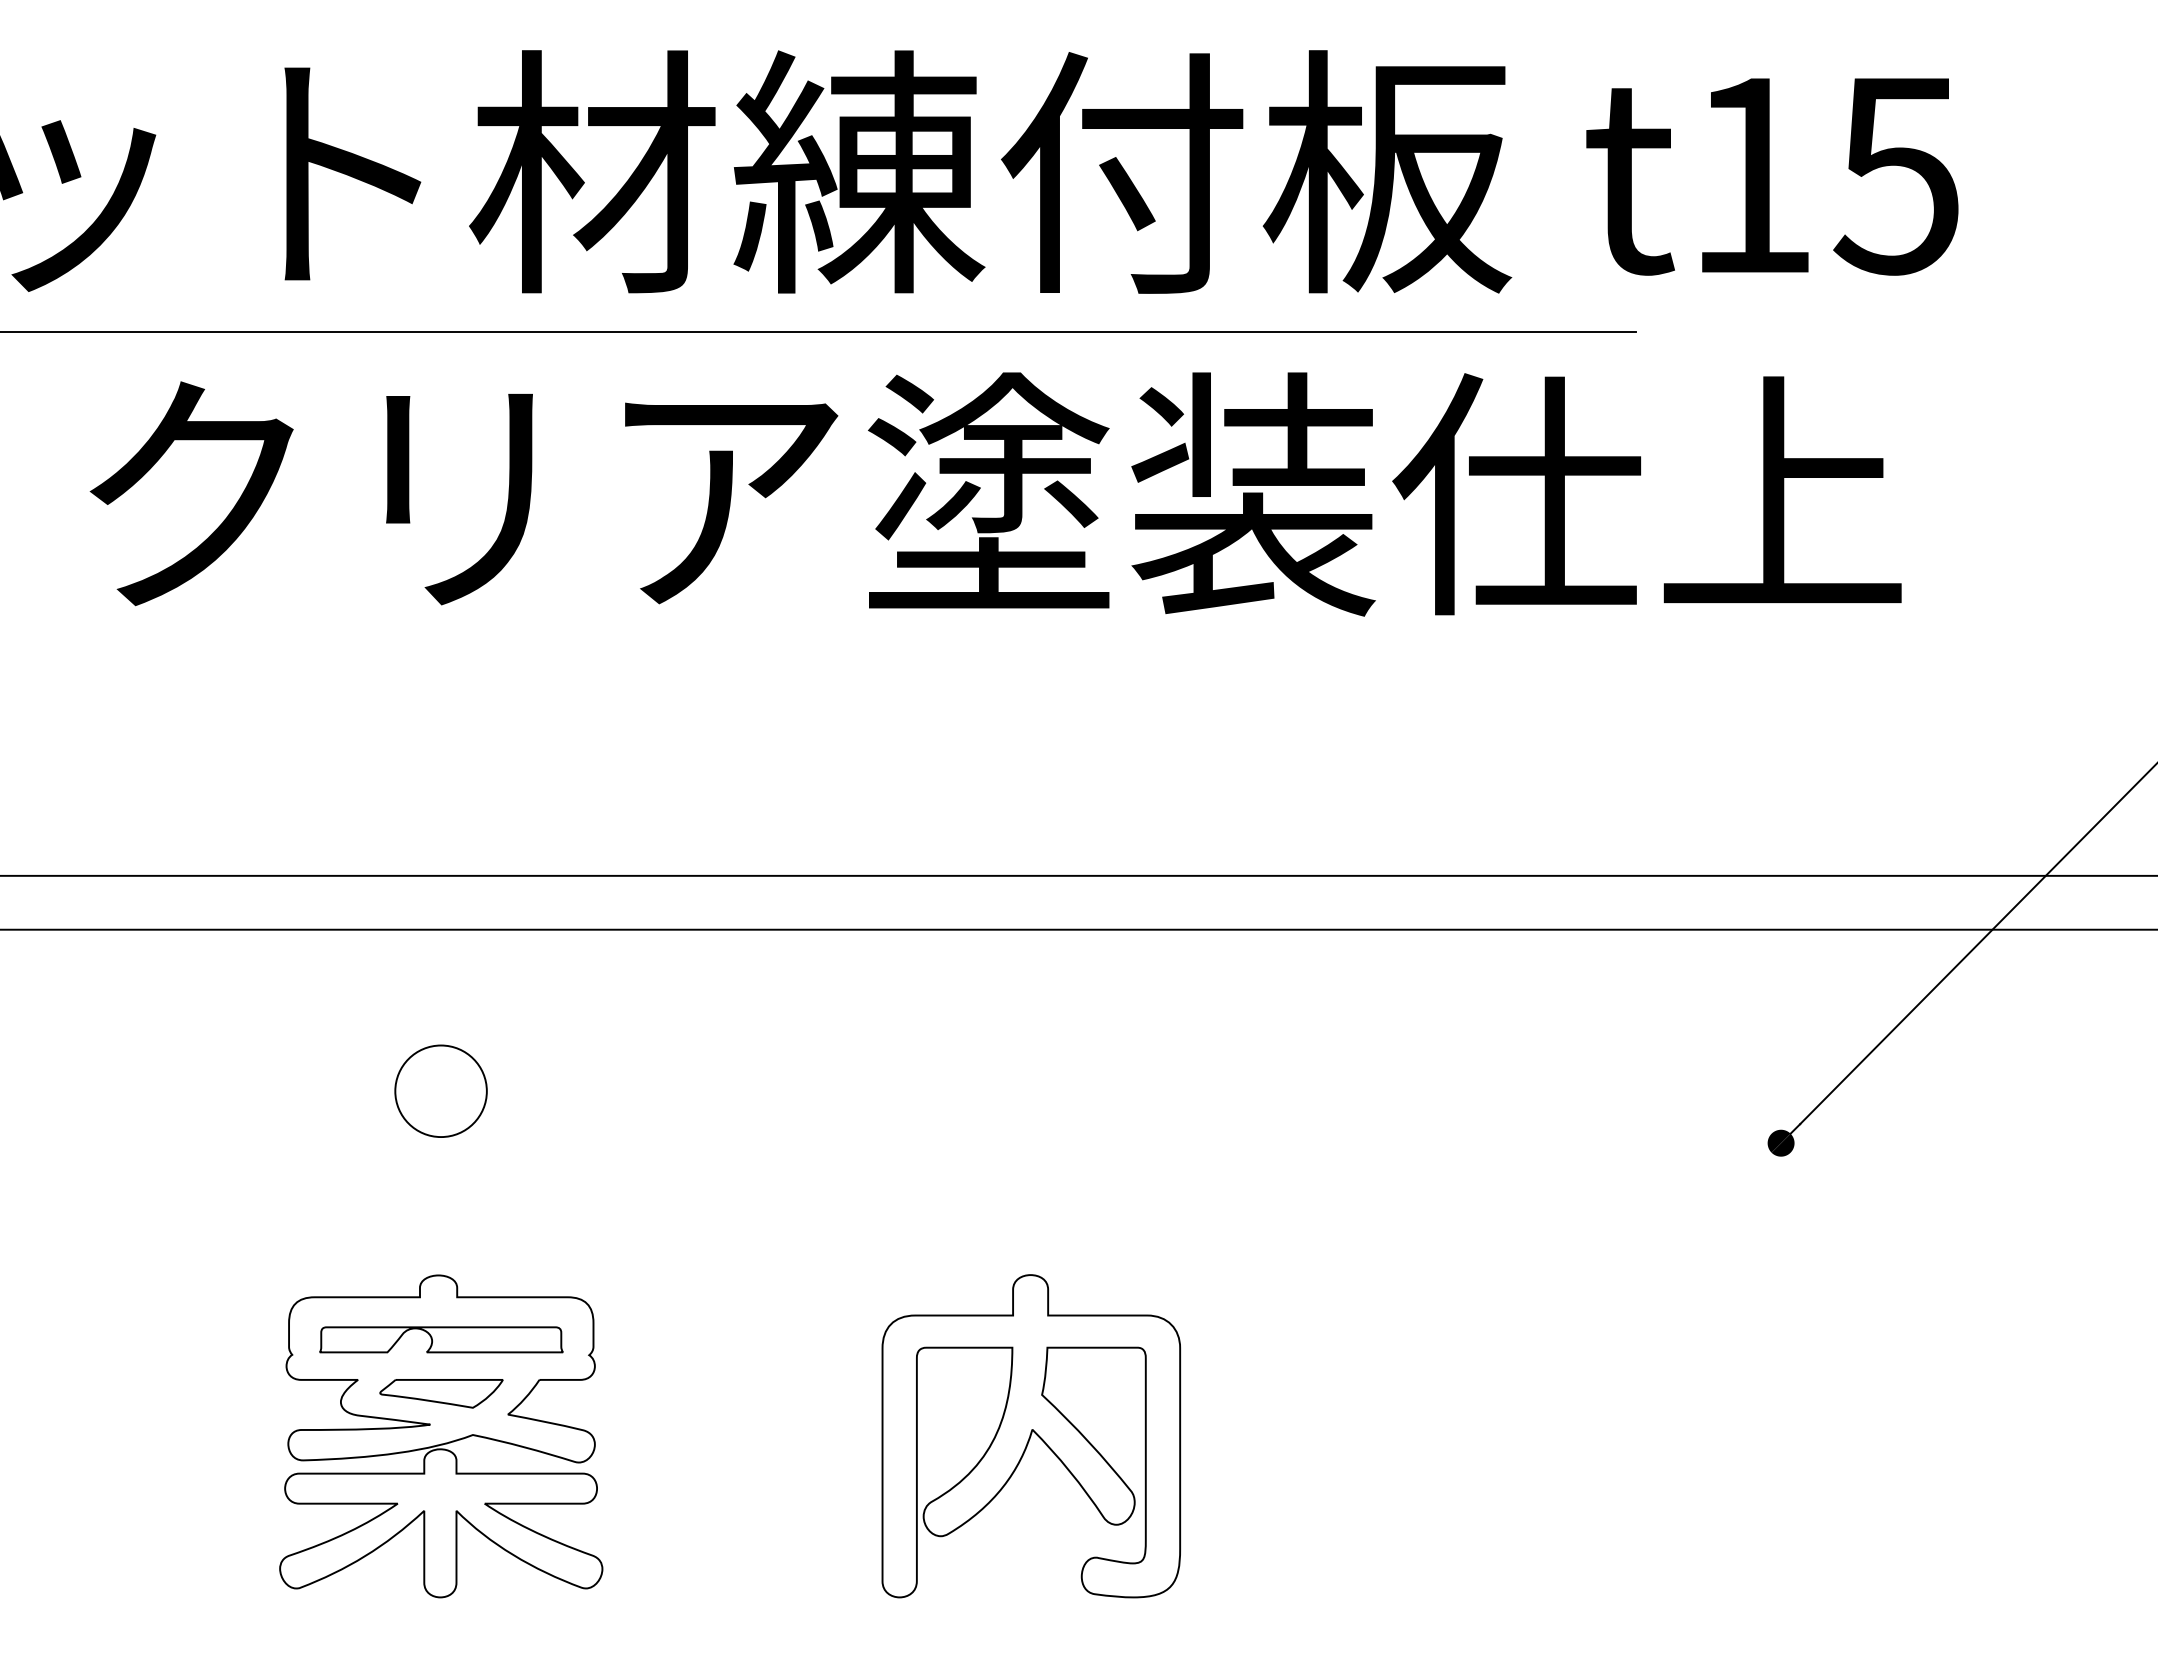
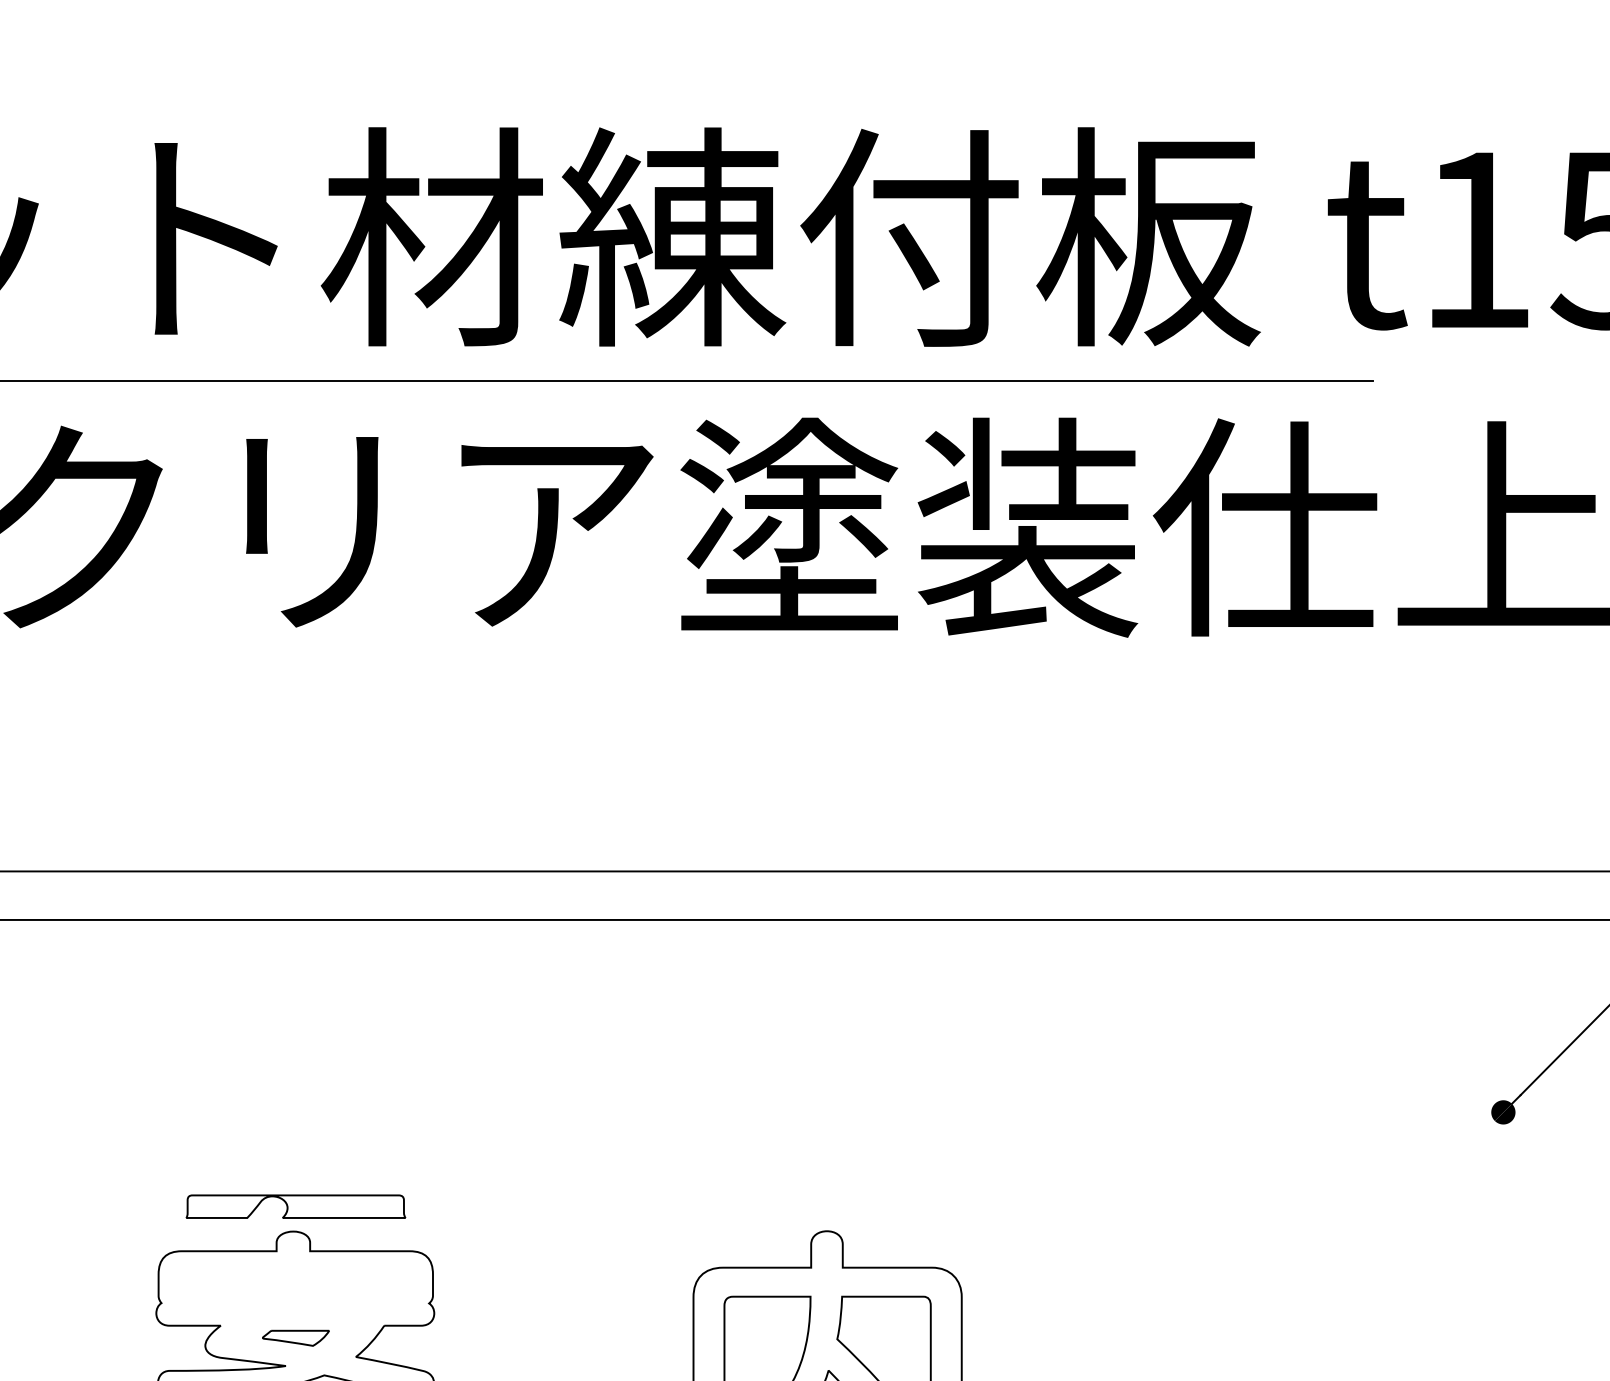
part: (440, 1090) -> (295, 1064), removed
part: (441, 1339) -> (296, 1206), moved
part: (441, 1393) -> (296, 1337), size x0.6

